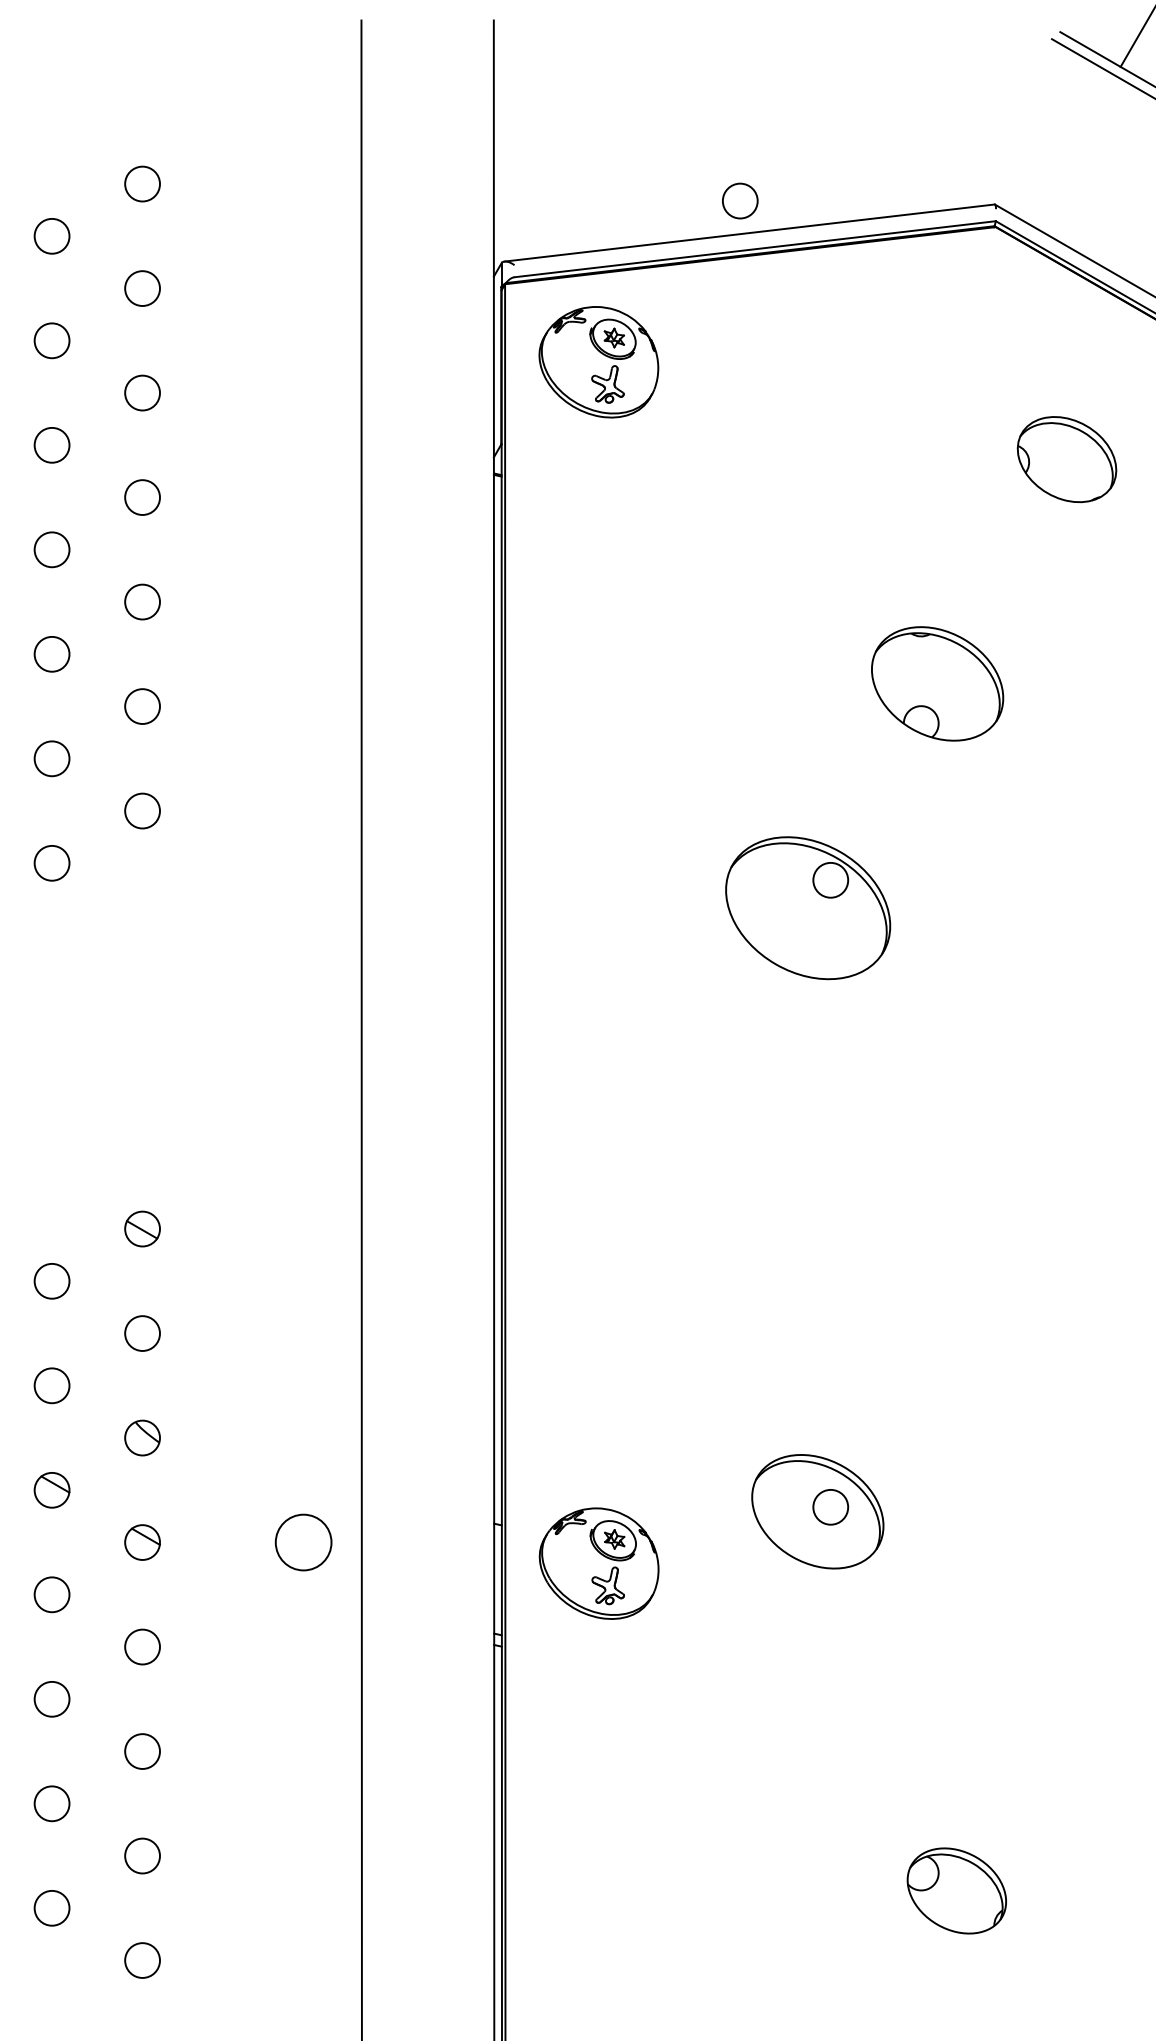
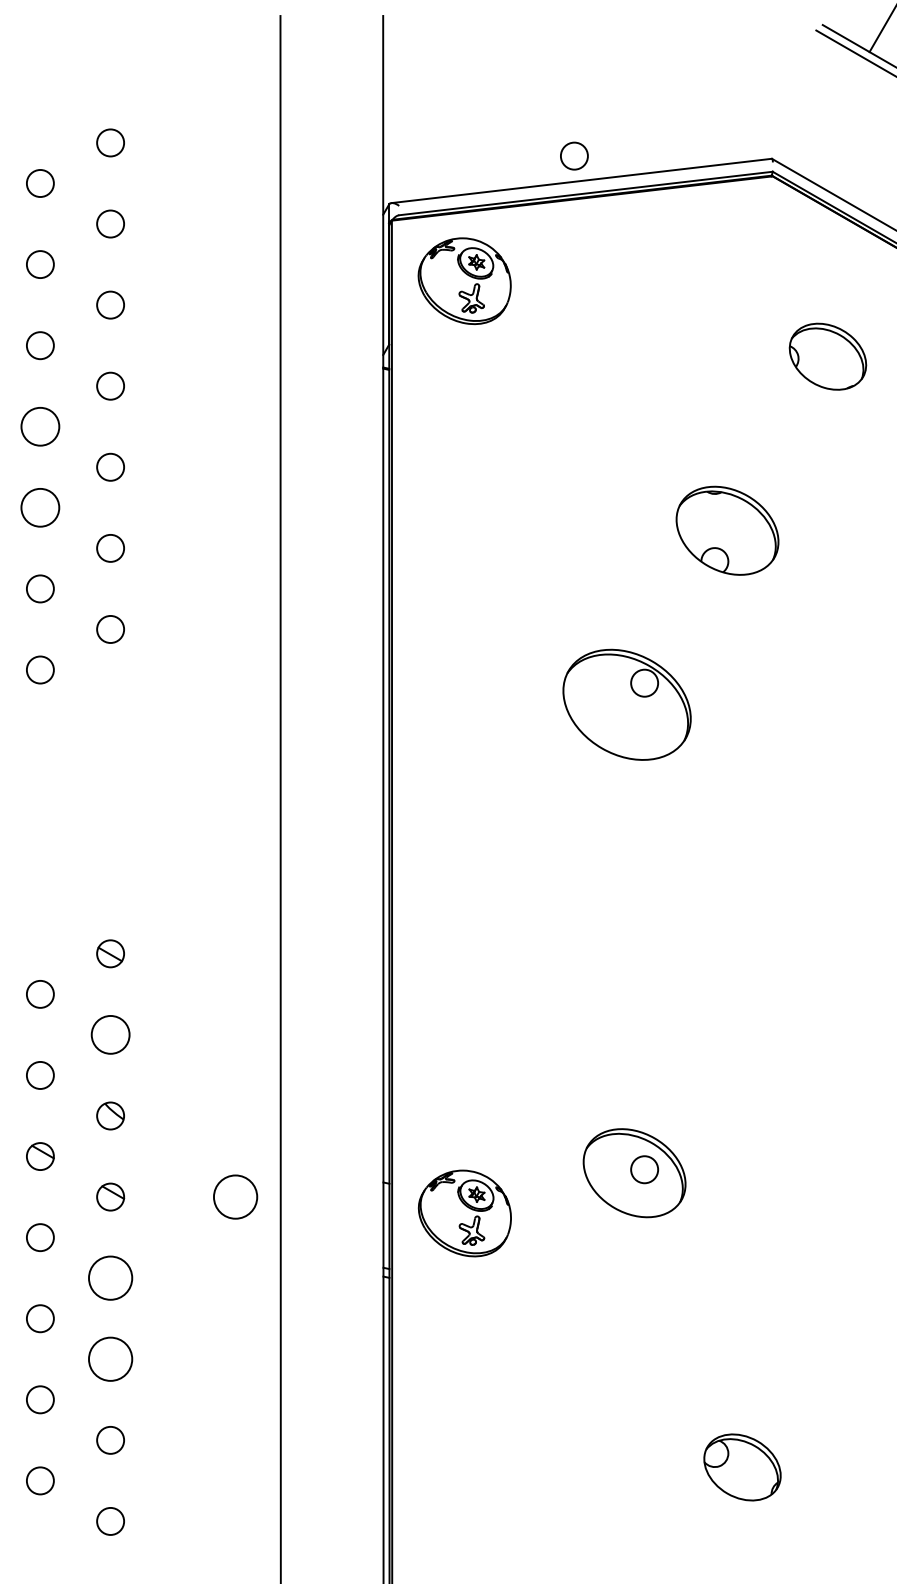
circle: (50, 549) -> (39, 426), size x1.4
circle: (52, 653) -> (40, 507), size x1.4
circle: (142, 1333) -> (110, 1034), size x1.4
circle: (142, 1646) -> (110, 1277), size x1.6
circle: (142, 1750) -> (110, 1358), size x1.6

